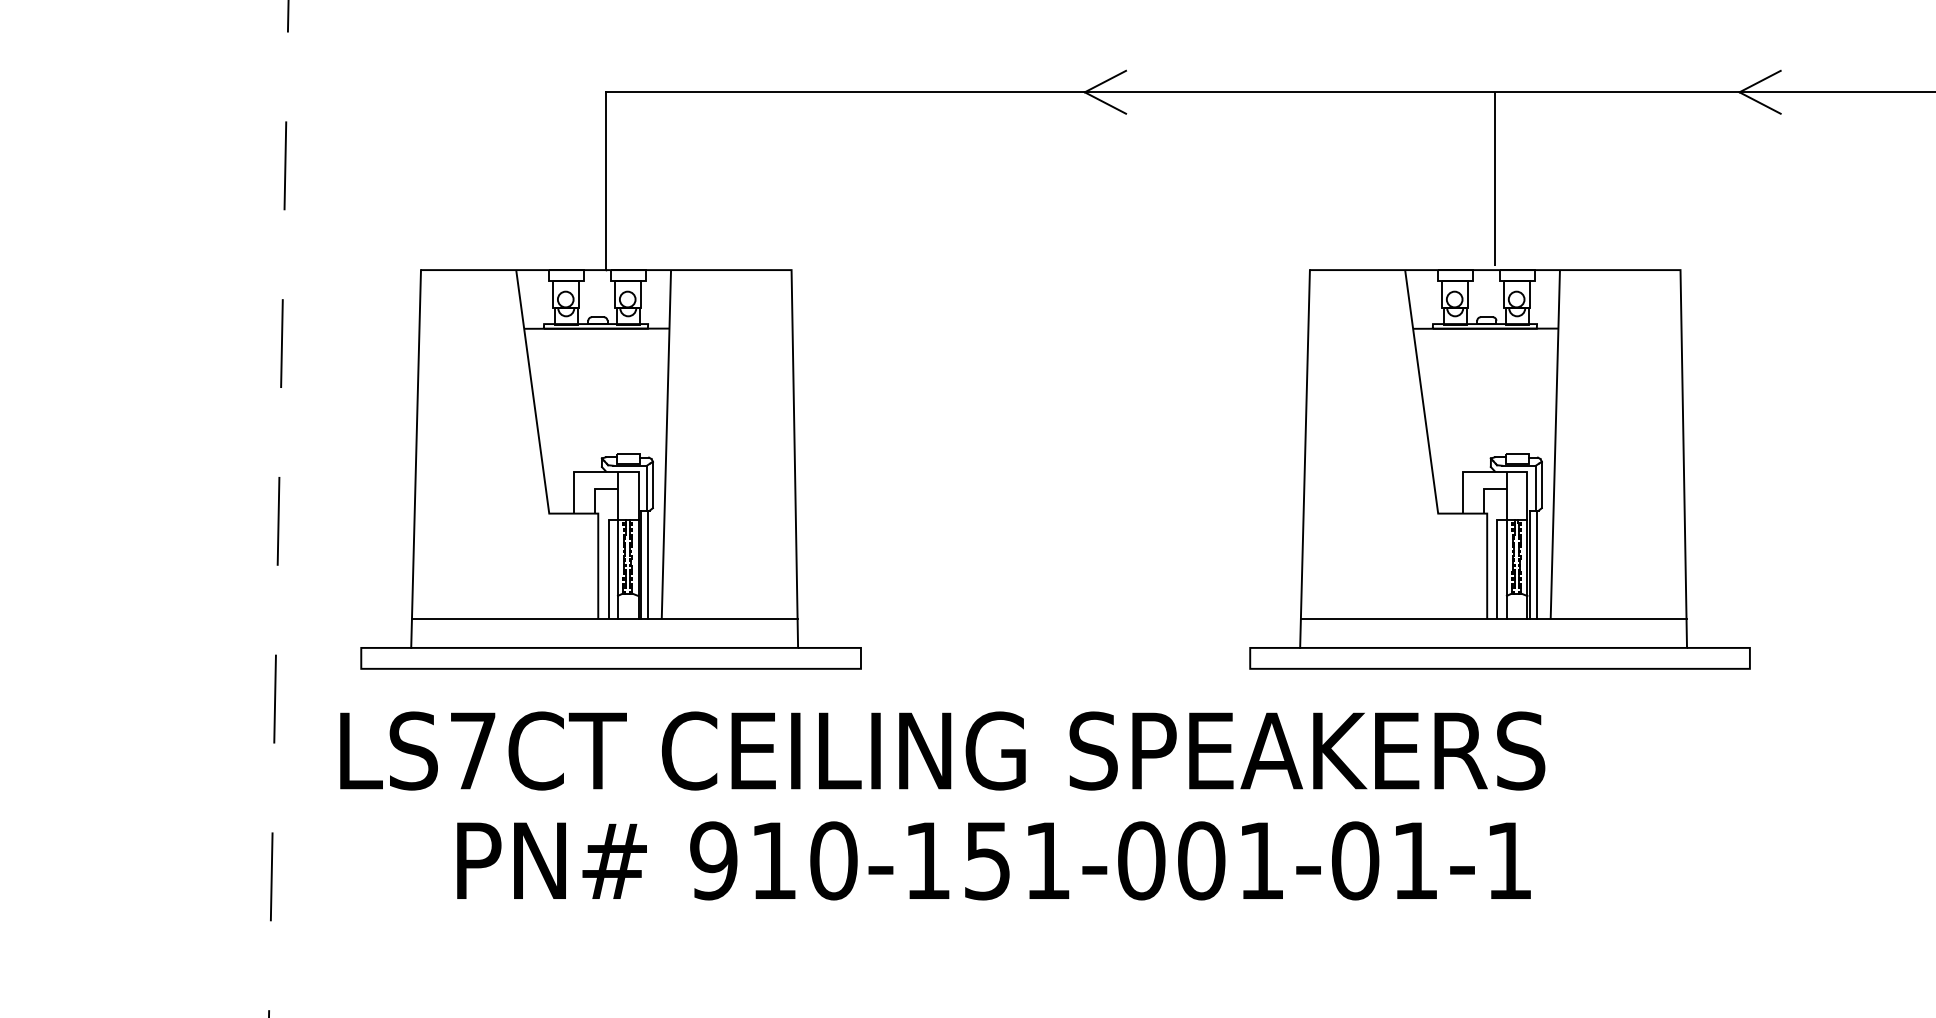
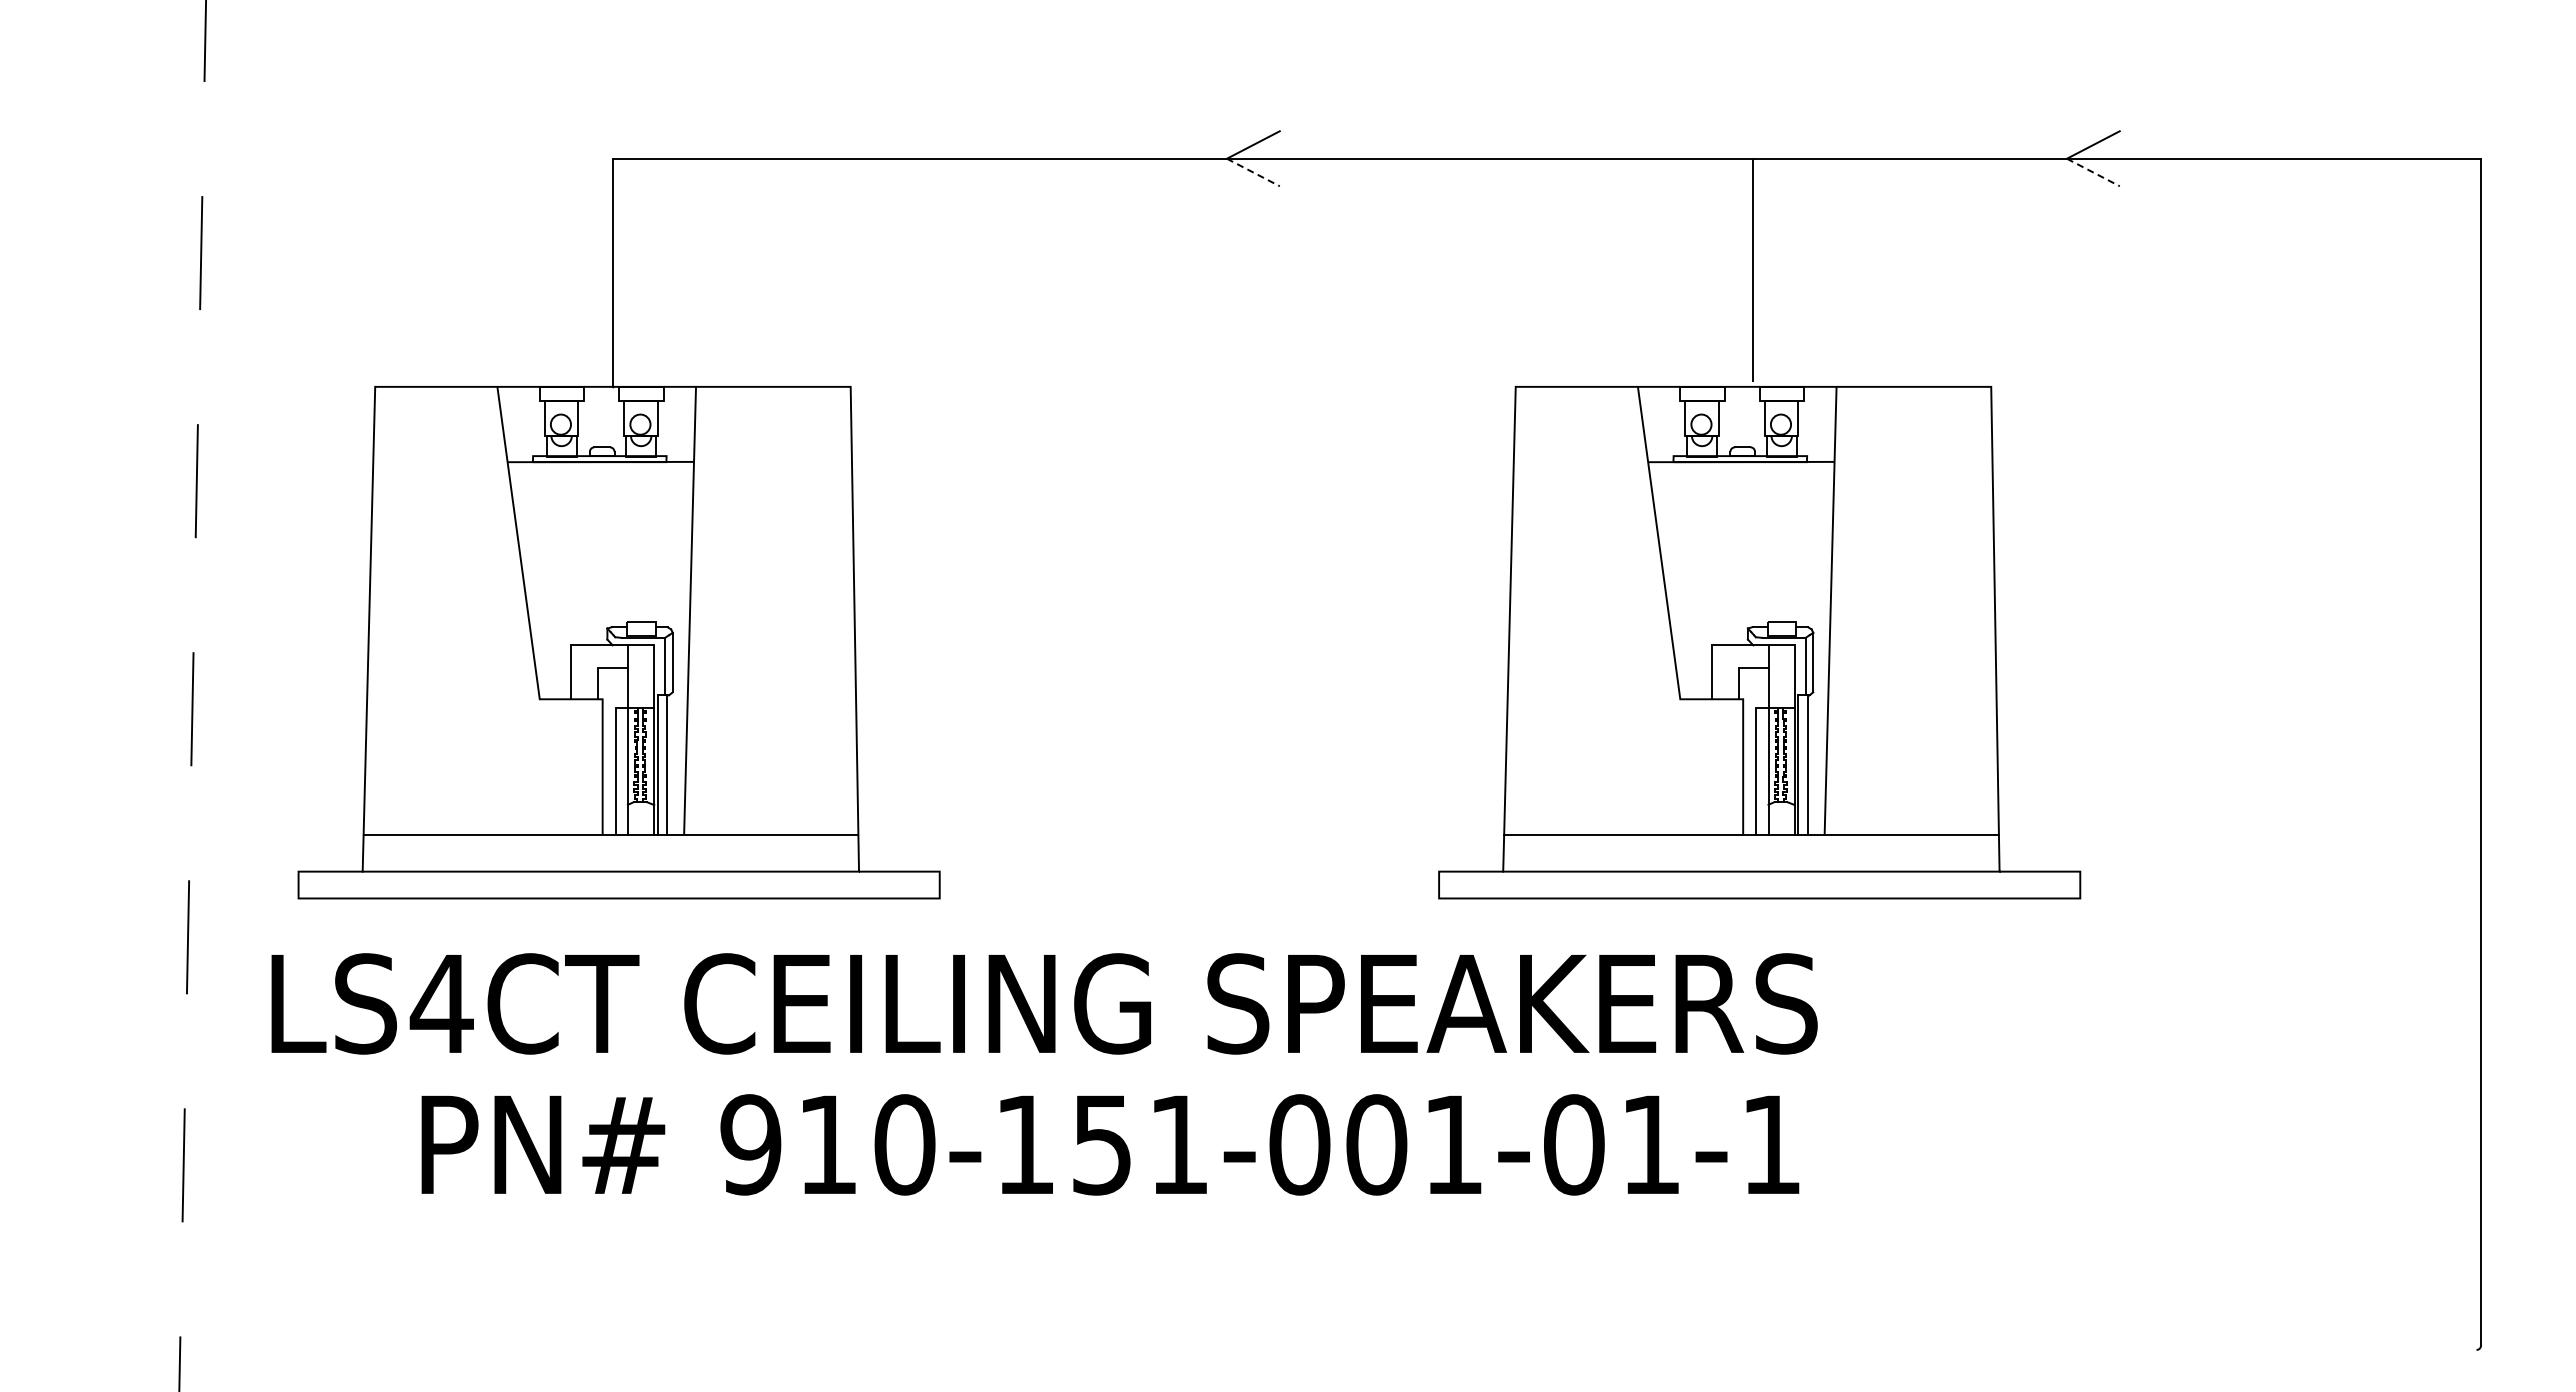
line: (1105, 103) -> (1253, 172), solid -> dashed
line: (1760, 103) -> (2093, 172), solid -> dashed
text: (472, 750) -> (441, 1003), LS7CT -> LS4CT

